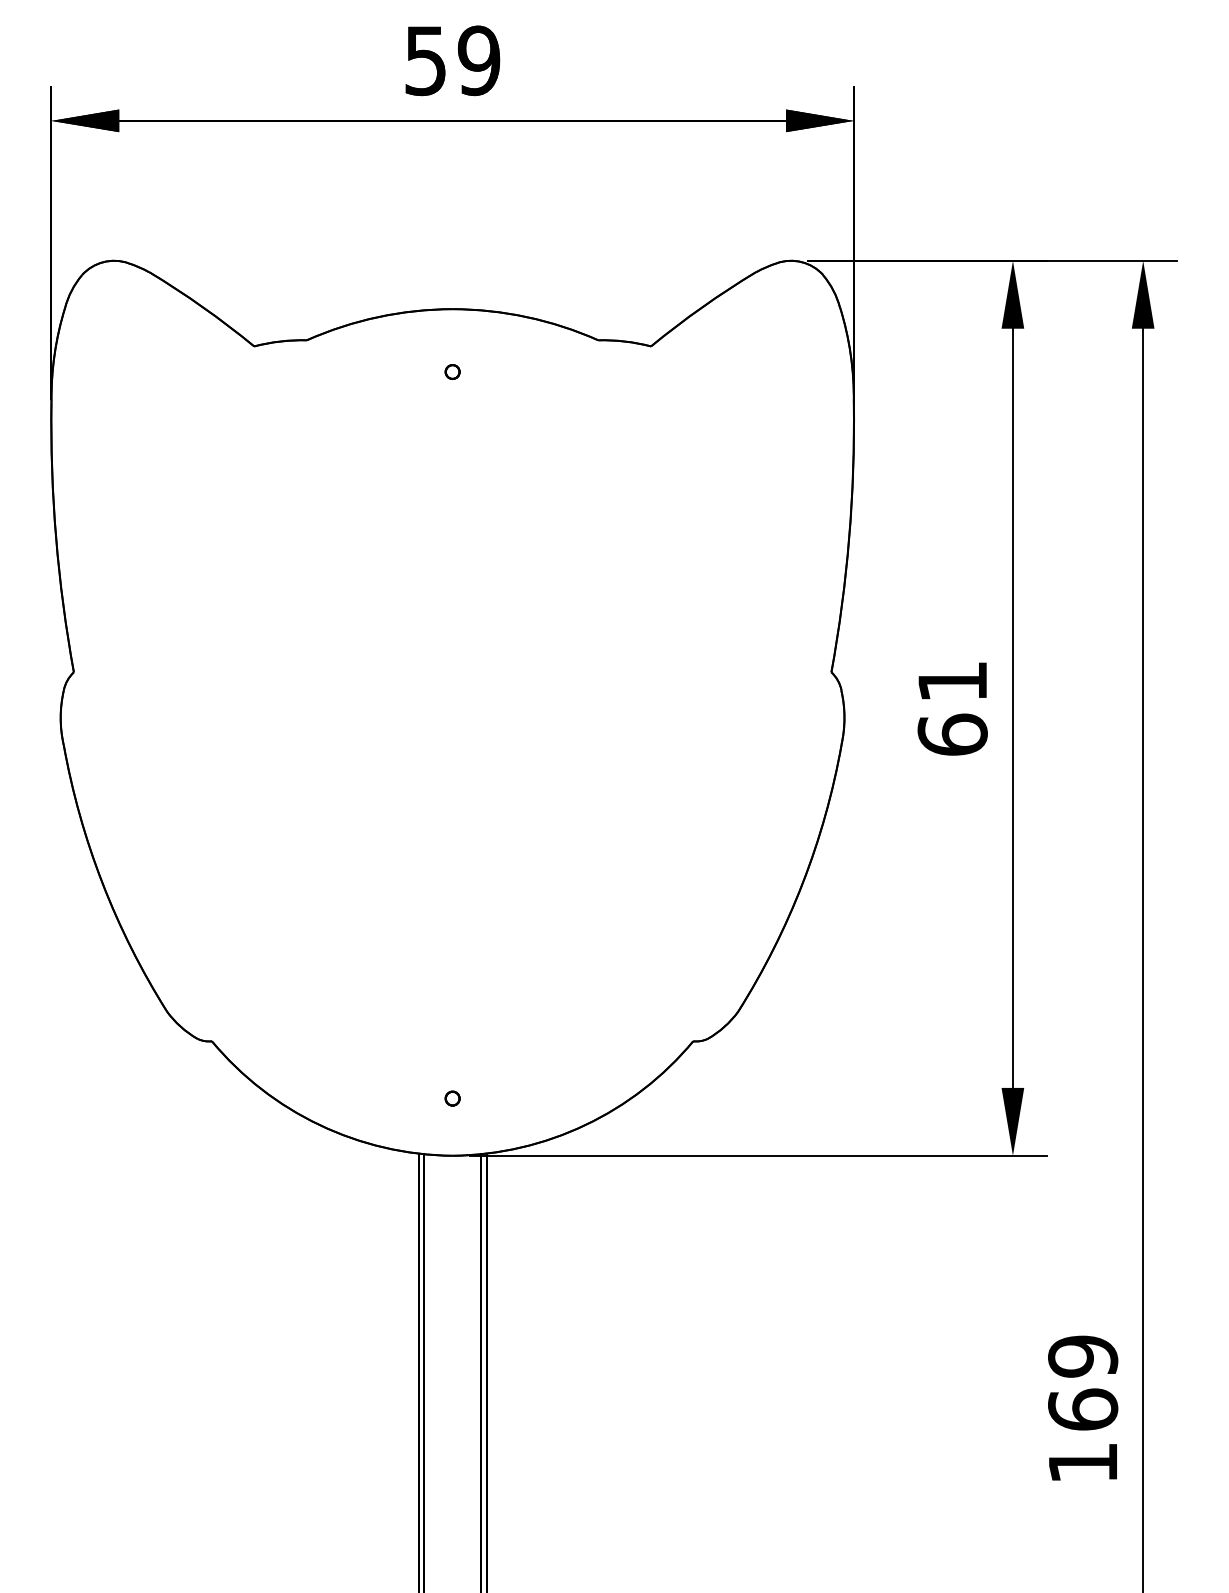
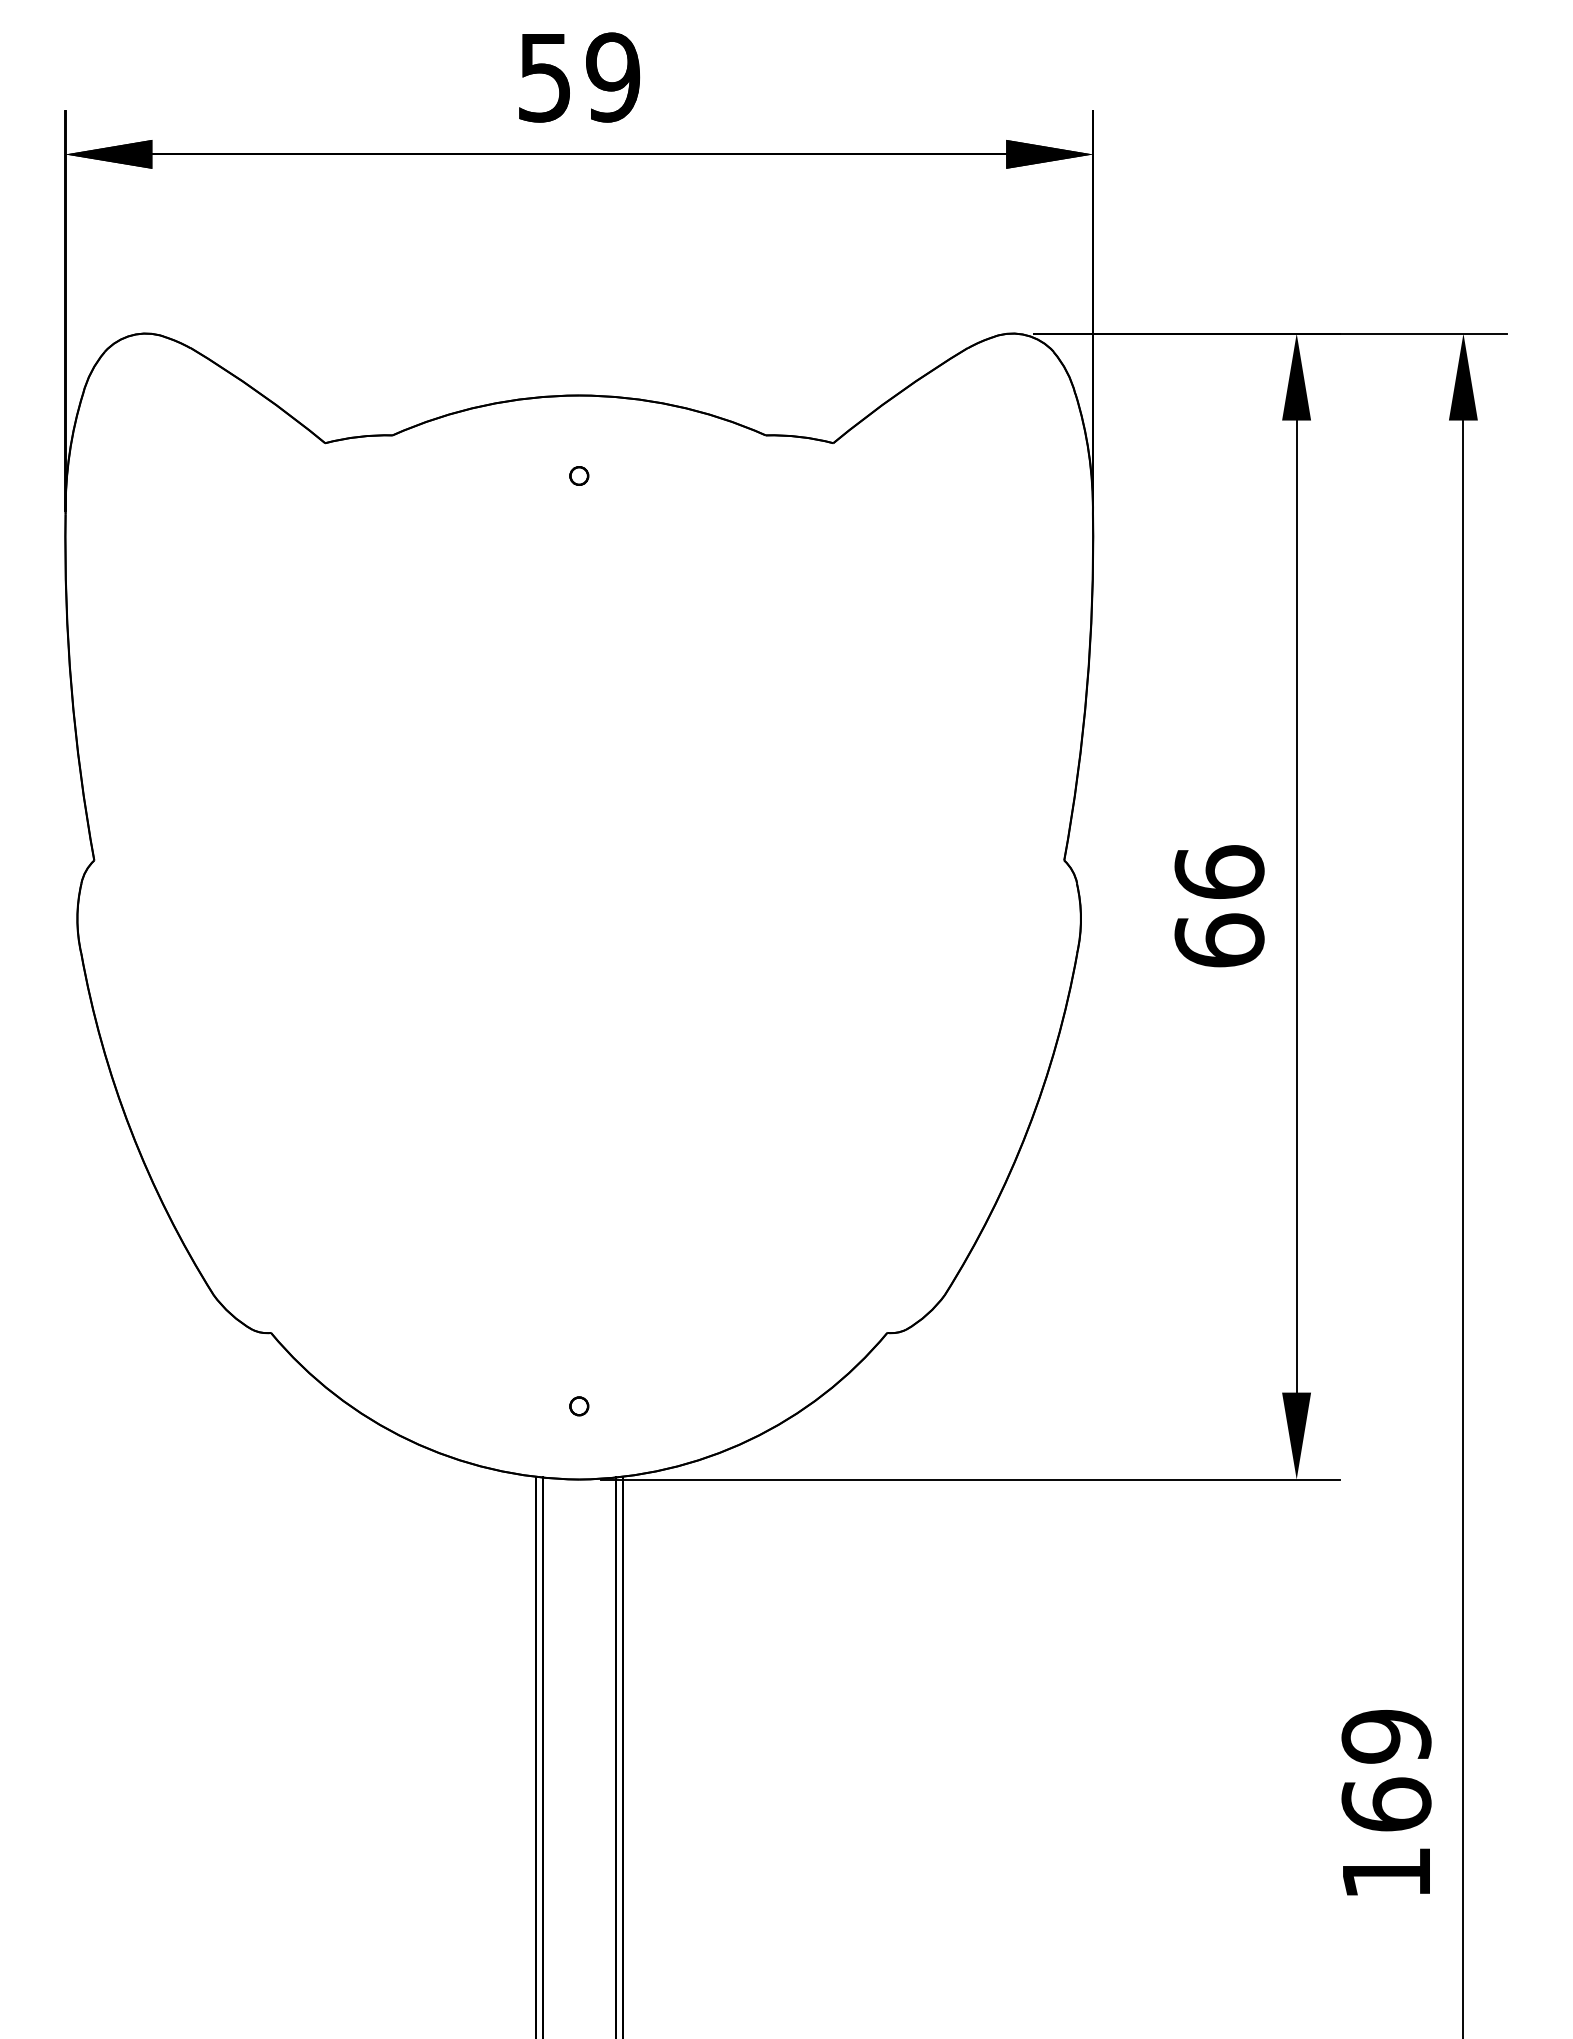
text: (952, 680) -> (1219, 871), 61 -> 66

